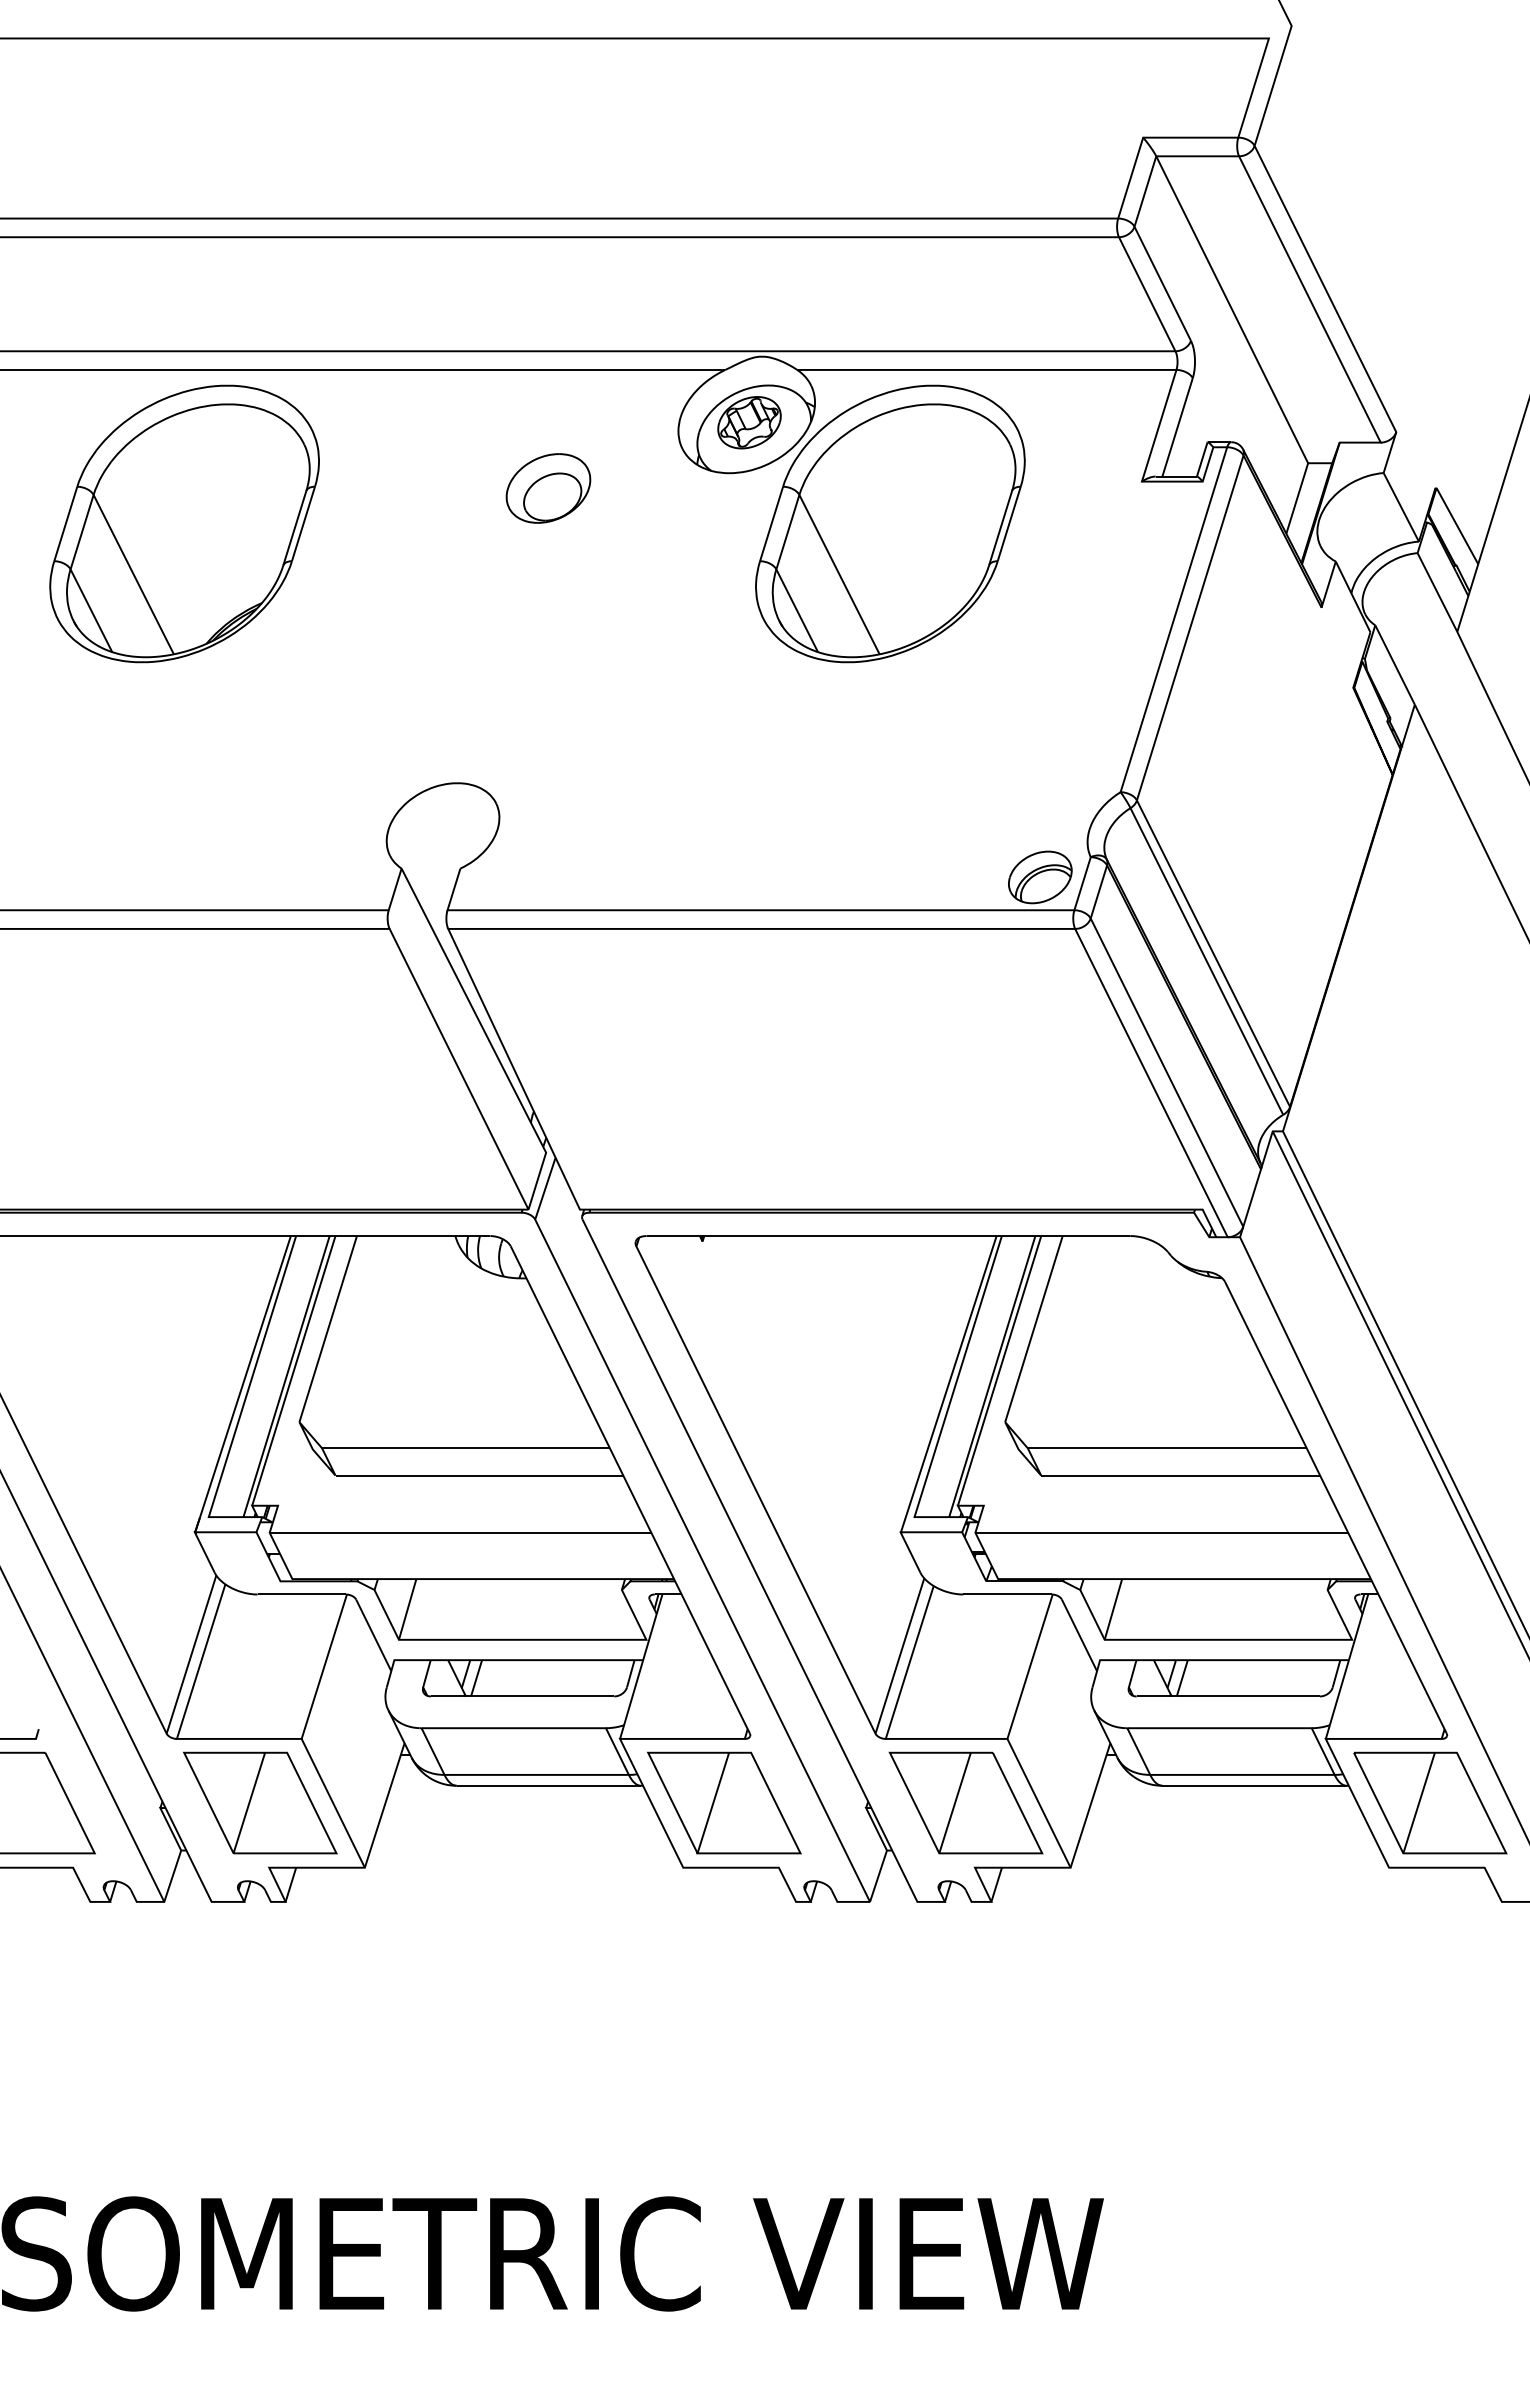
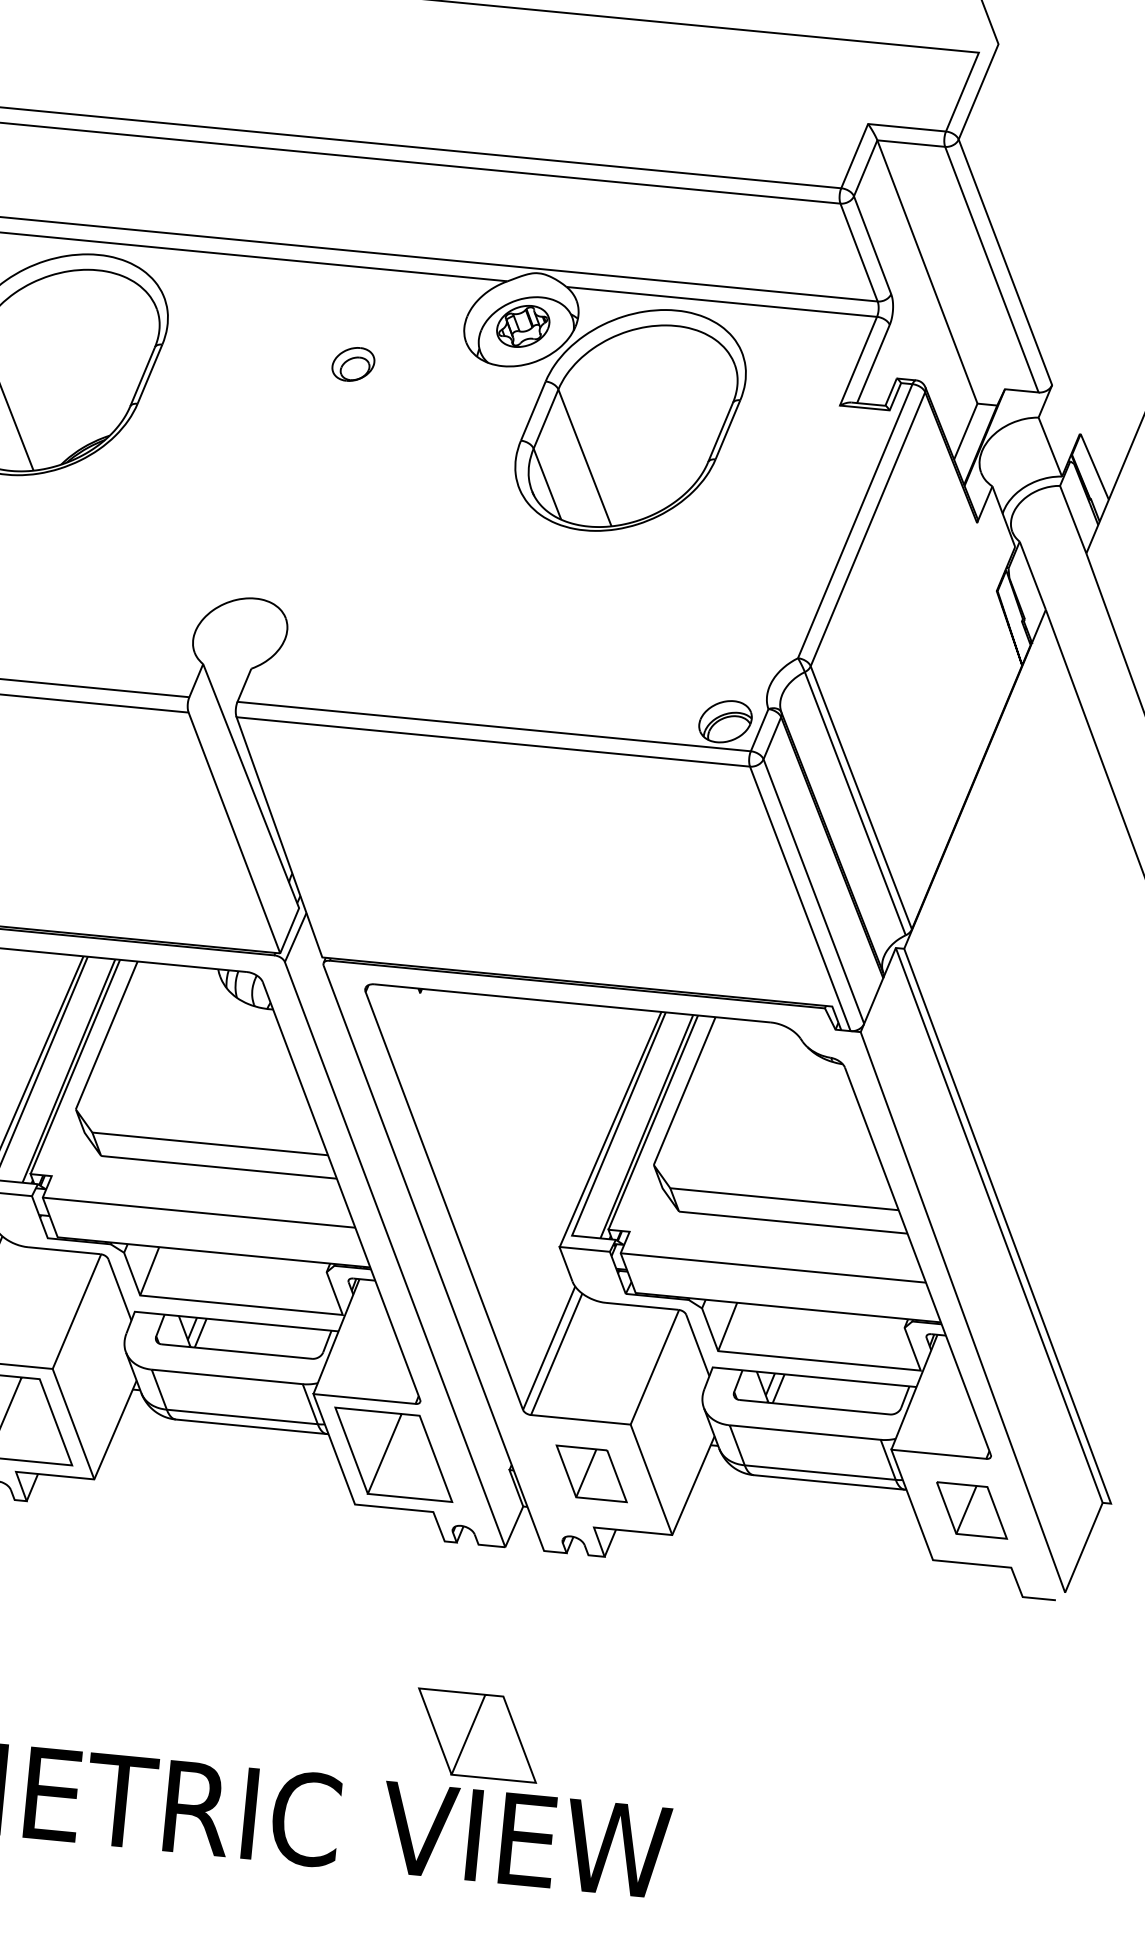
part: (548, 488) -> (353, 364), size x0.6
part: (965, 1802) -> (591, 1473), size x0.6
part: (1430, 1802) -> (972, 1510), size x0.6
curve: (849, 2130) -> (470, 1732), added

